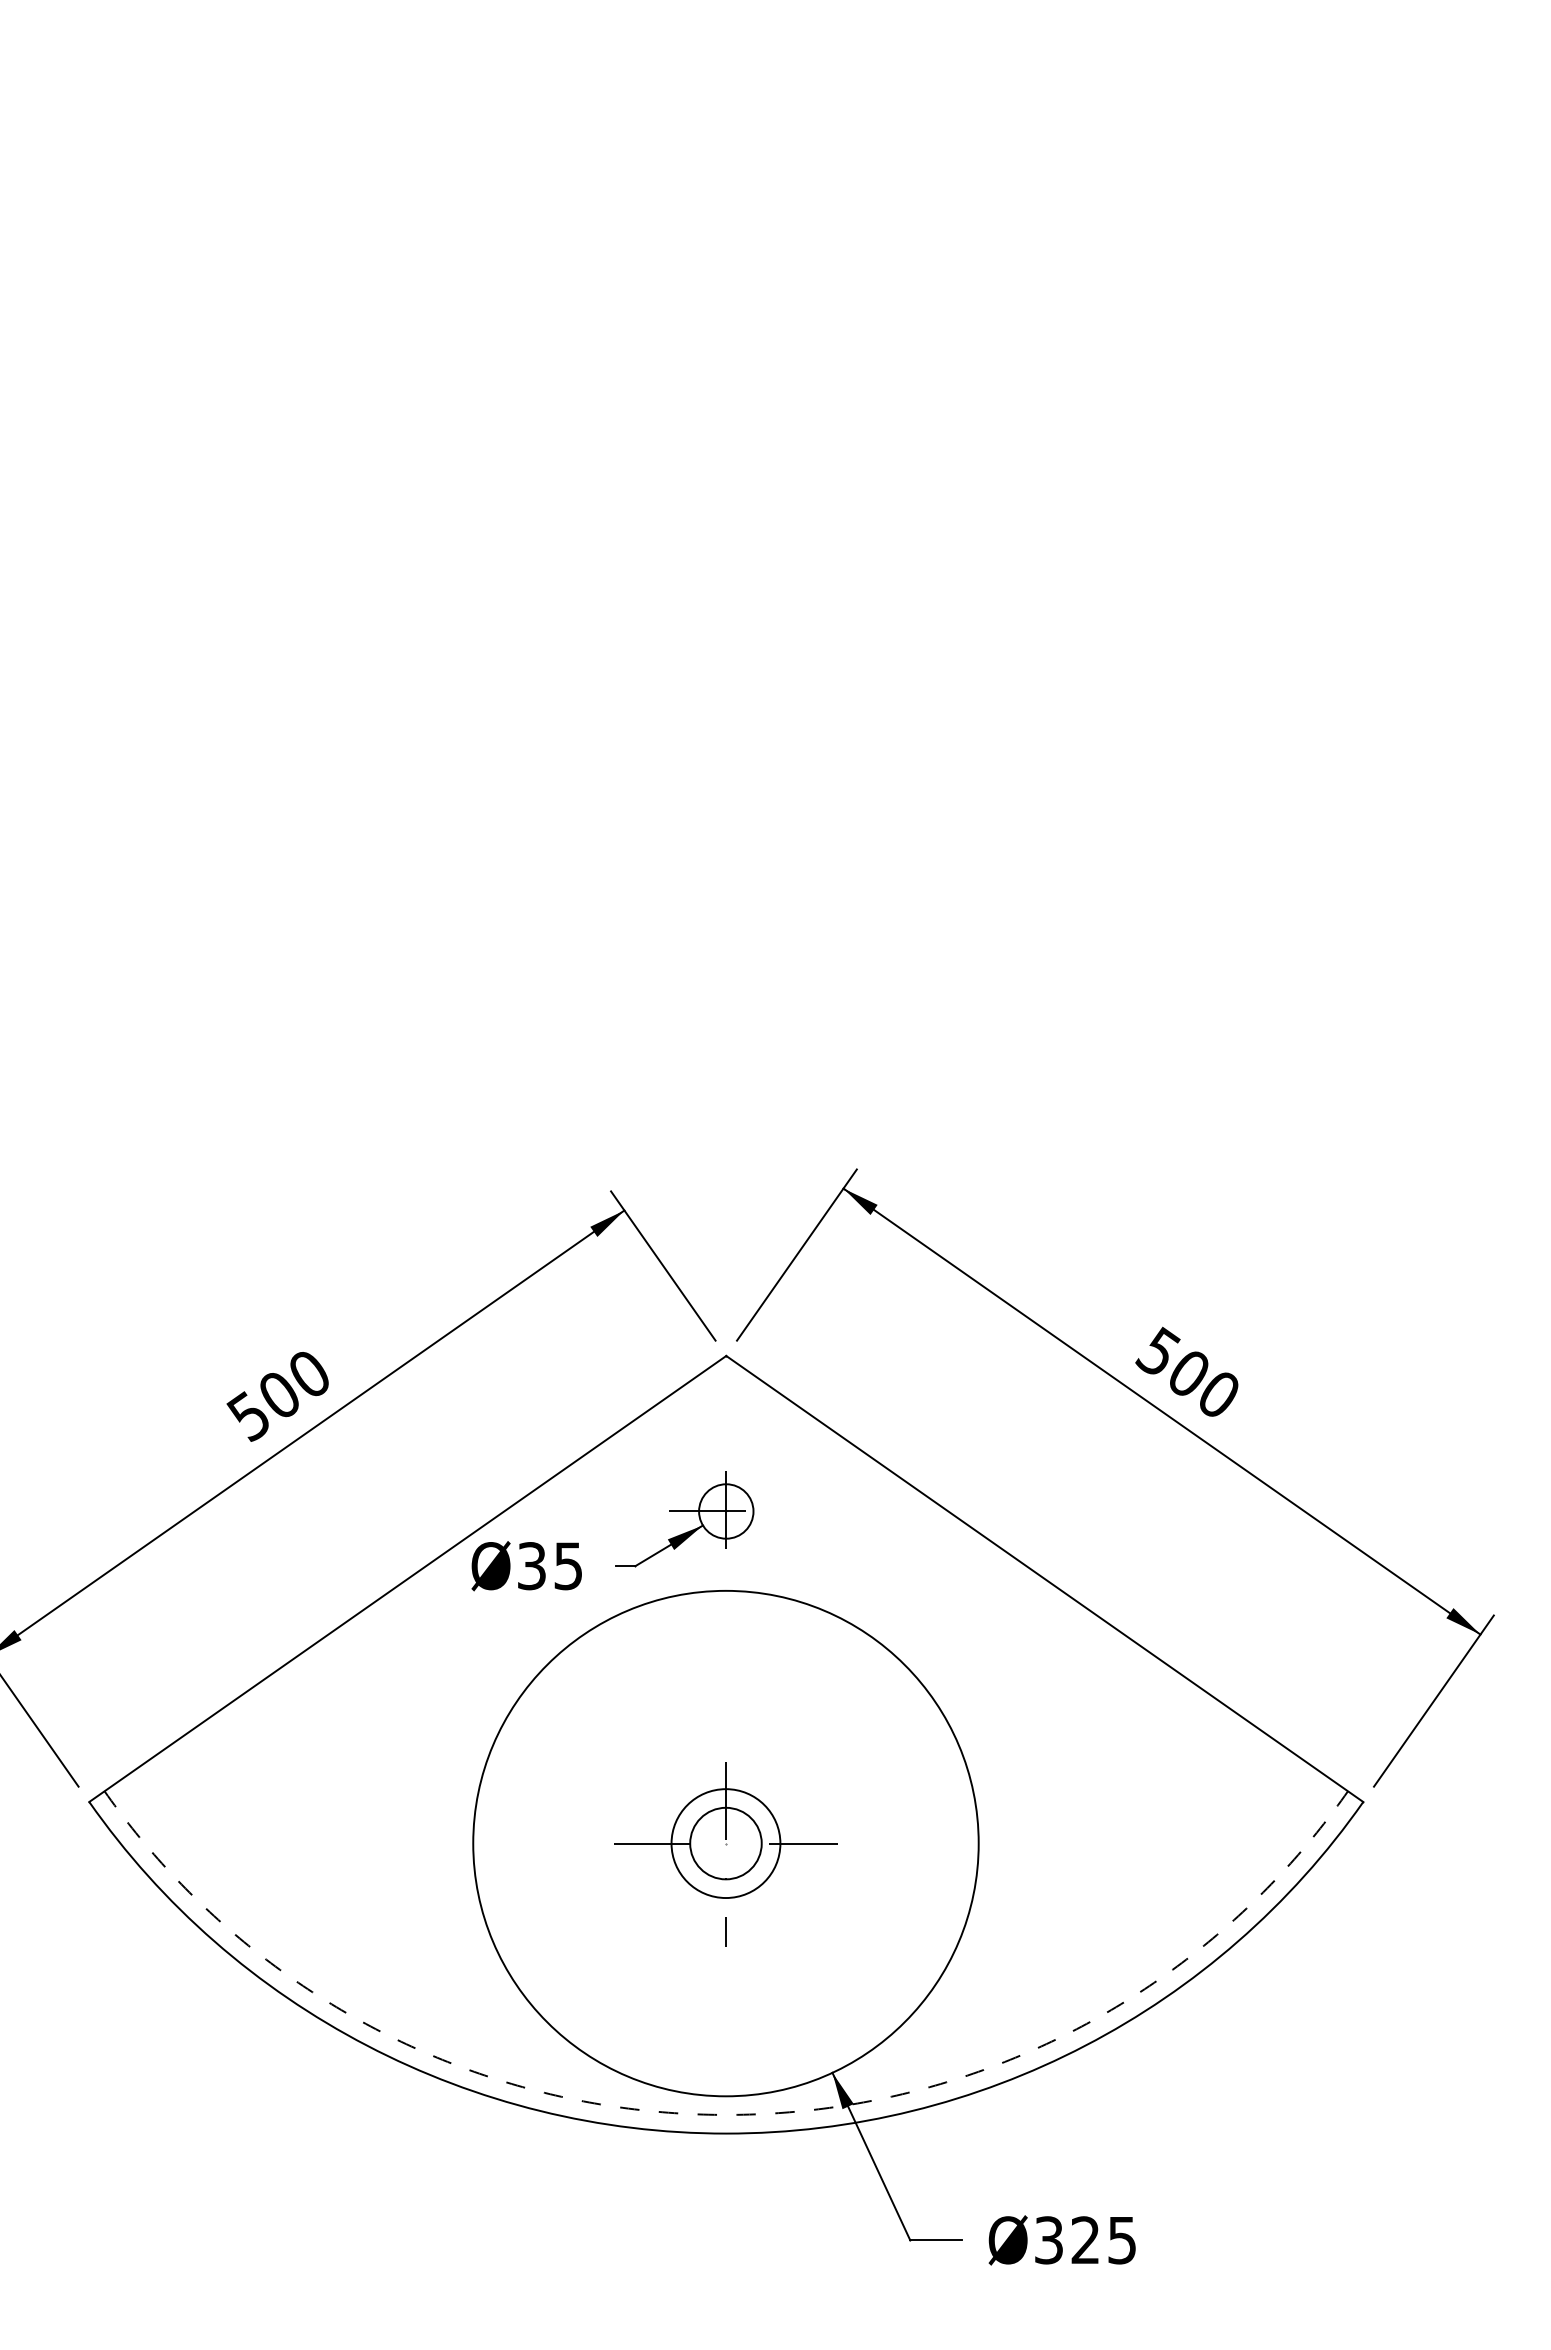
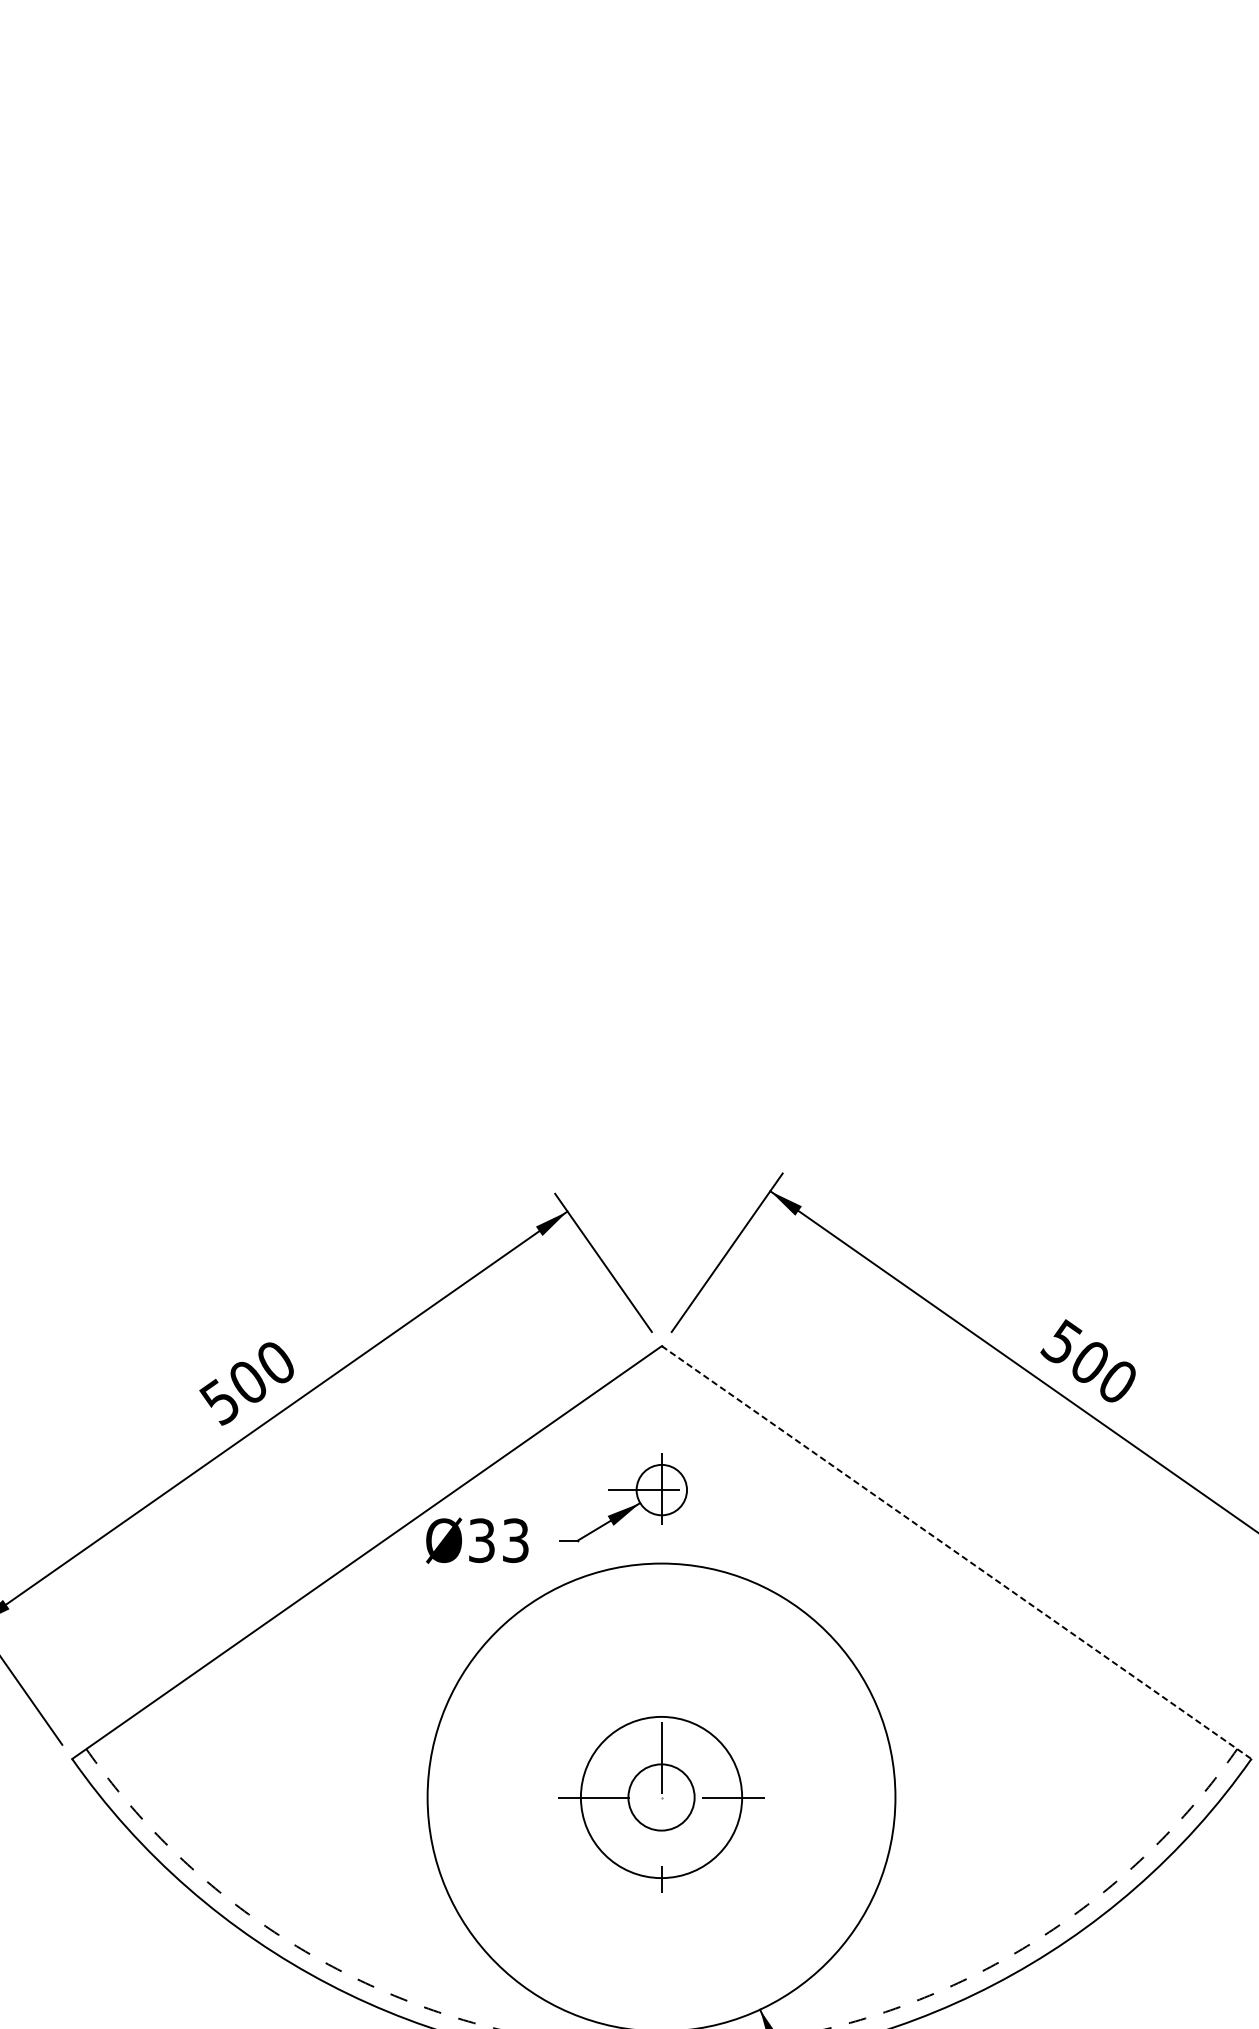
text: (568, 1565) -> (515, 1540), Ø35 -> Ø33
line: (1044, 1578) -> (956, 1552), solid -> dashed
circle: (725, 1843) -> (661, 1797), size x1.6

